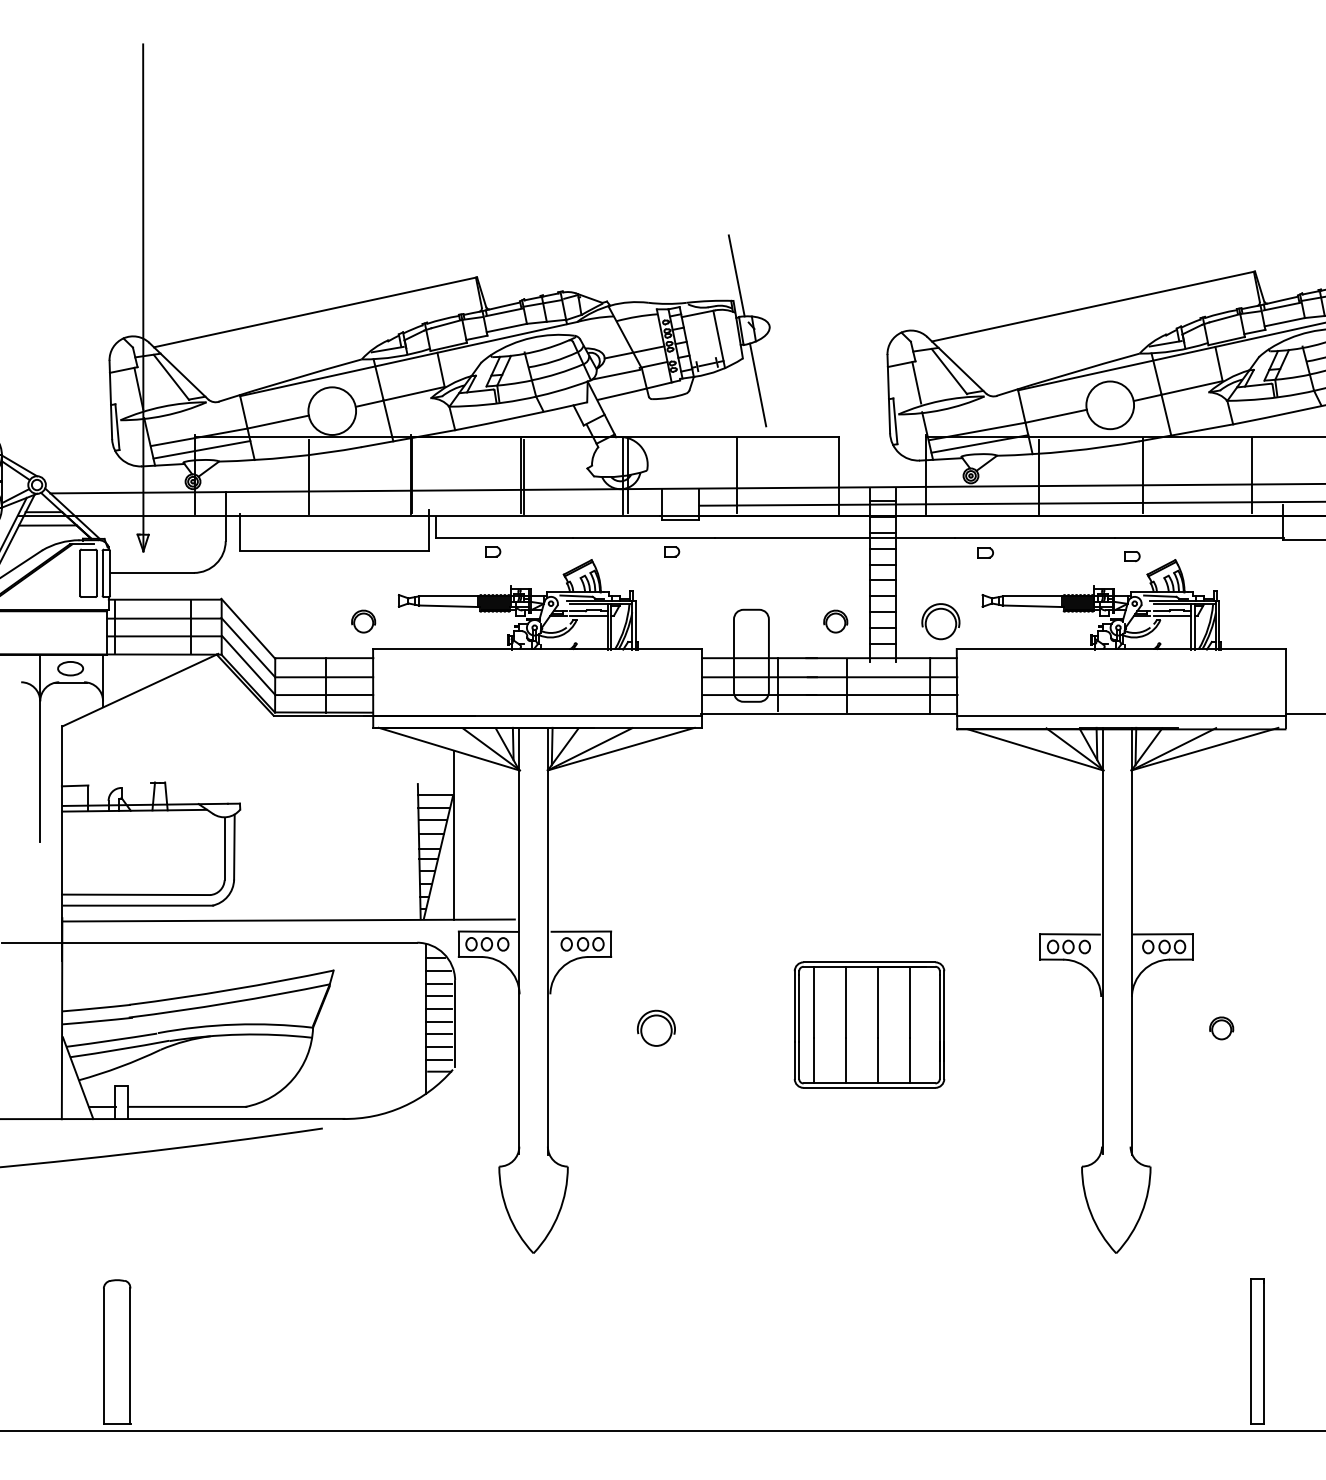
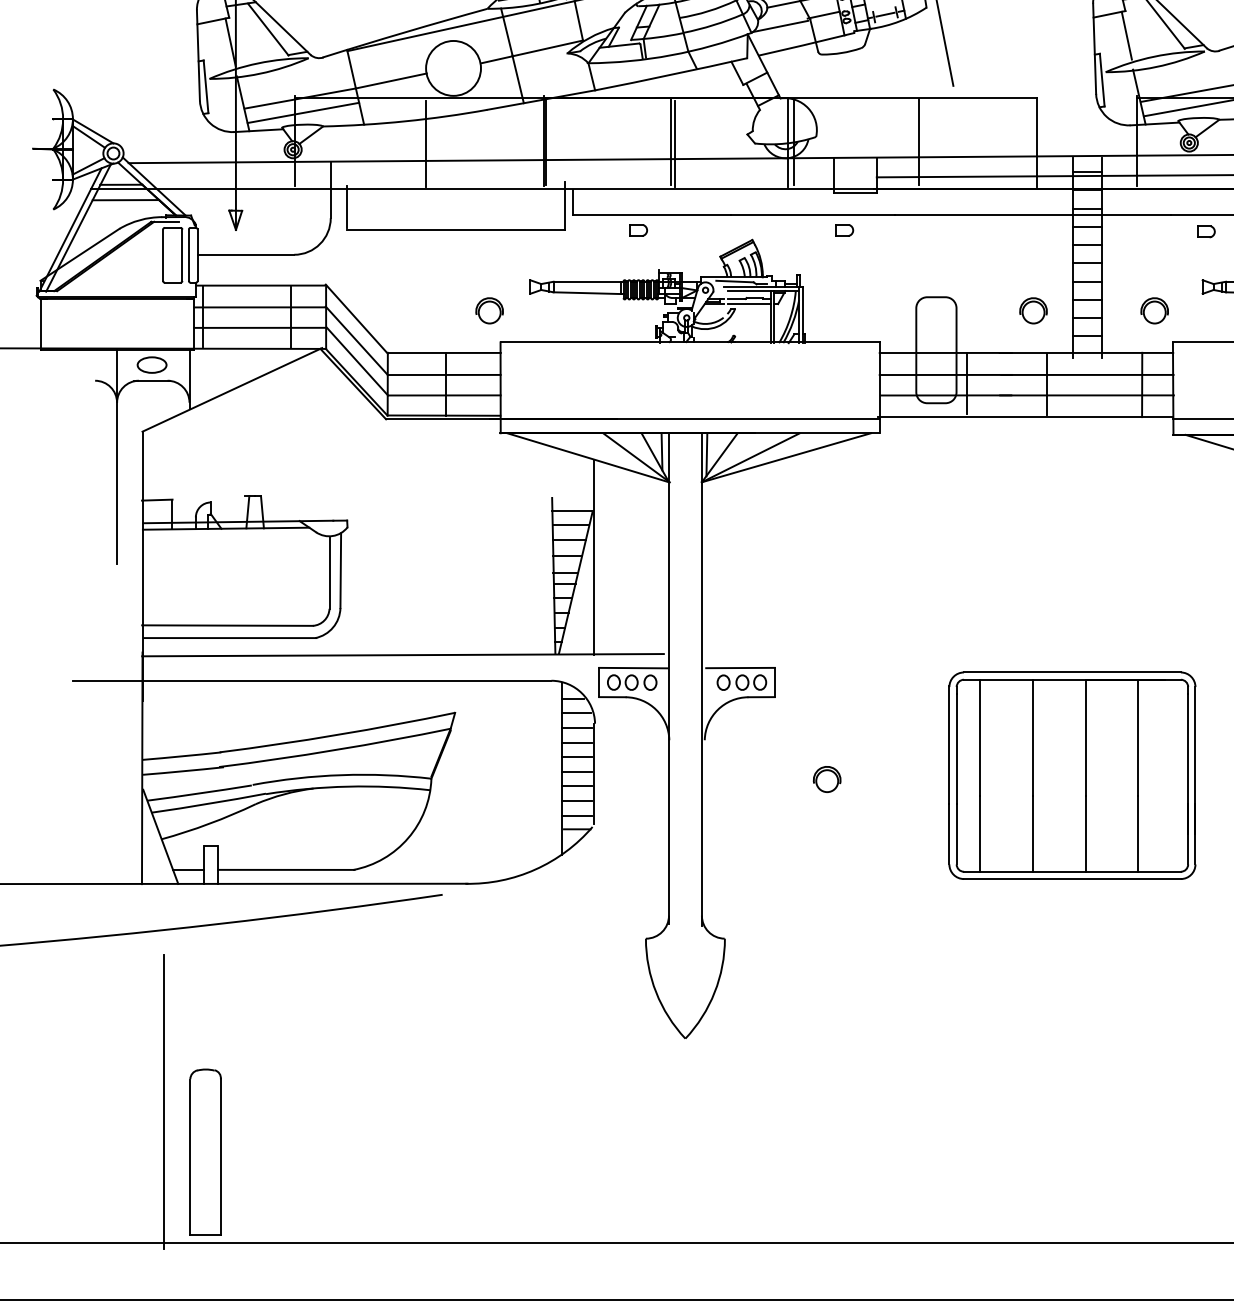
part: (940, 621) -> (1154, 310), size x0.62
part: (869, 1024) -> (1072, 774), size x1.43
part: (656, 1028) -> (827, 779), size x0.62
line: (80, 1307) -> (163, 1101), added

